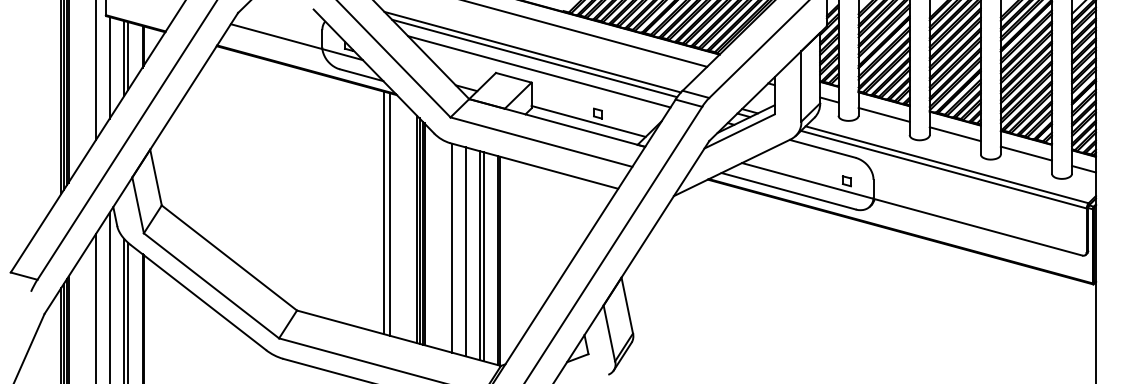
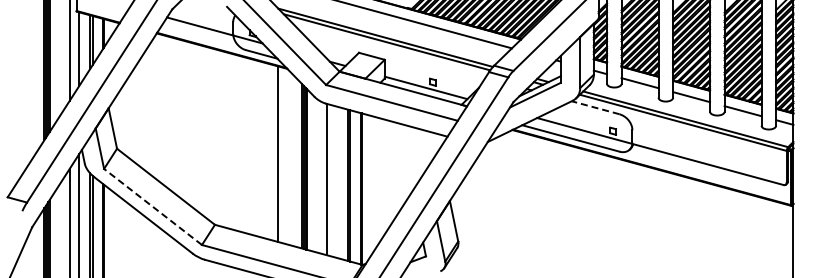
line: (539, 71) -> (390, 51), removed
line: (822, 148) -> (595, 107), solid -> dashed
line: (390, 214) -> (282, 155), removed
line: (466, 252) -> (337, 182), removed
line: (212, 285) -> (153, 206), solid -> dashed

